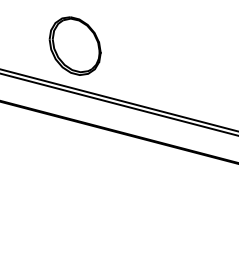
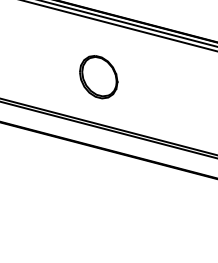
part: (74, 46) -> (98, 77), moved

